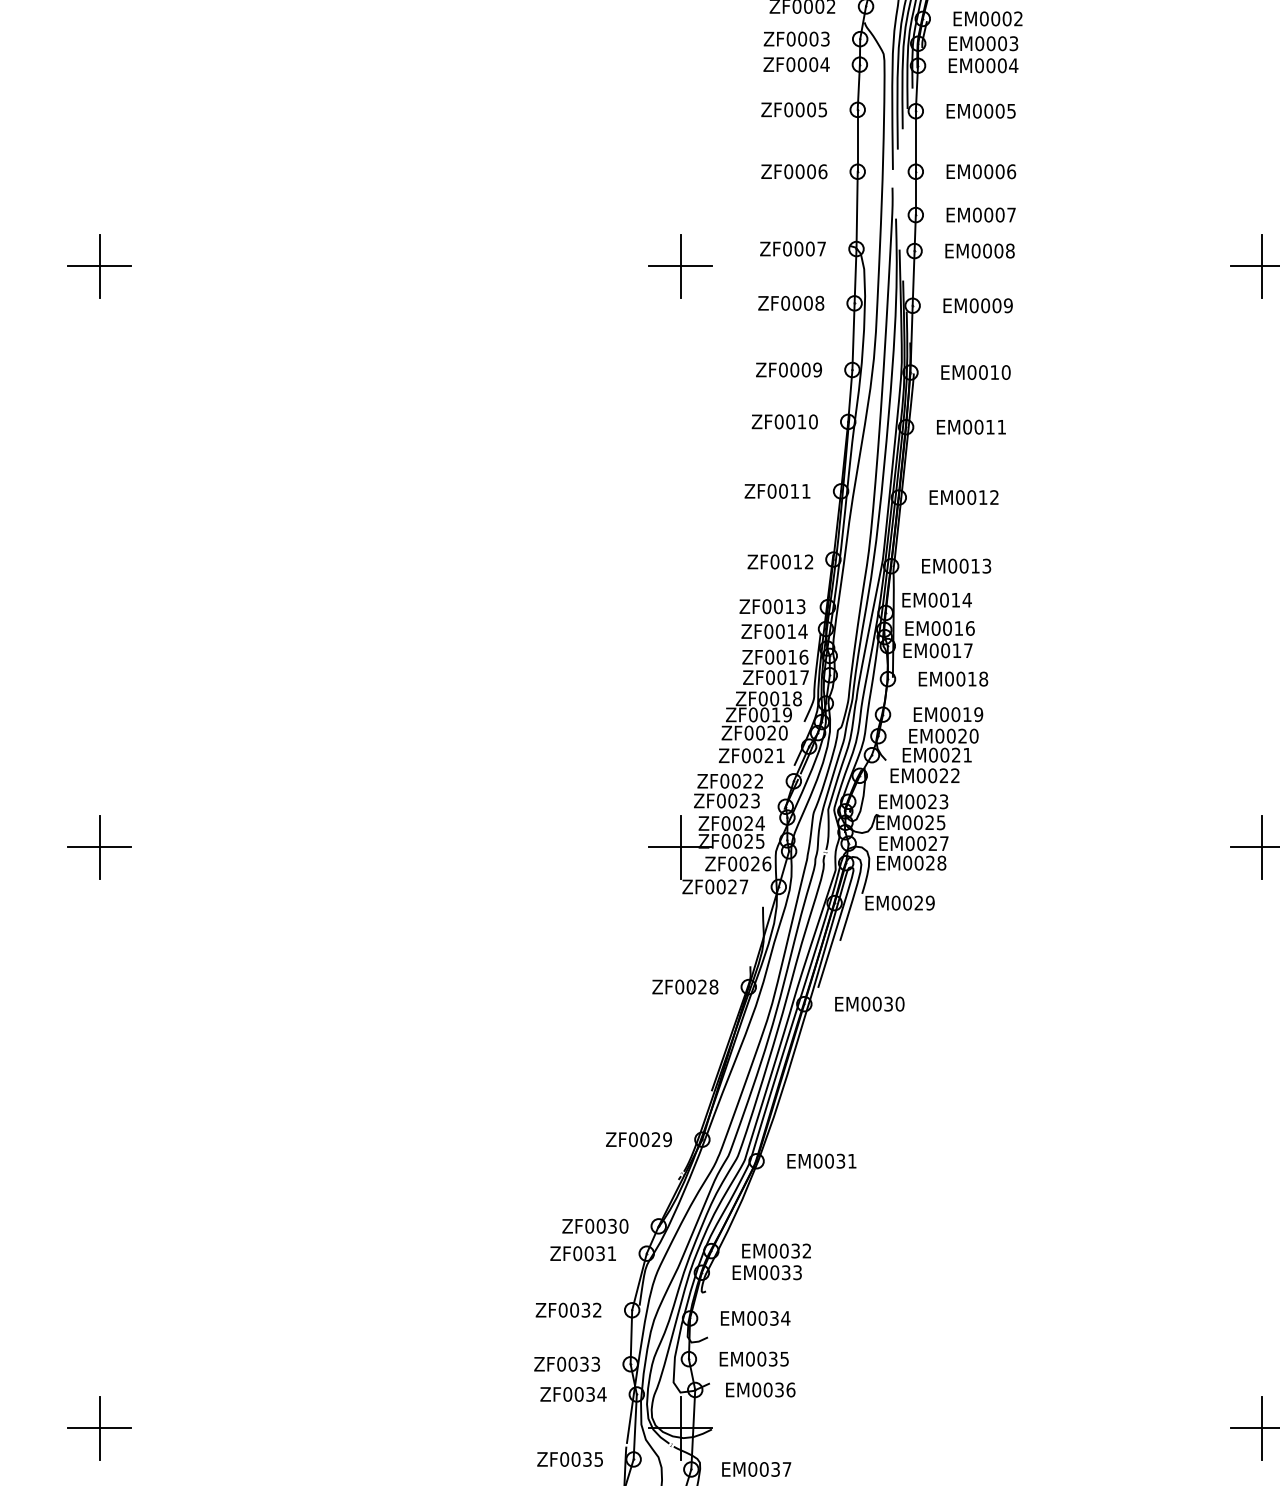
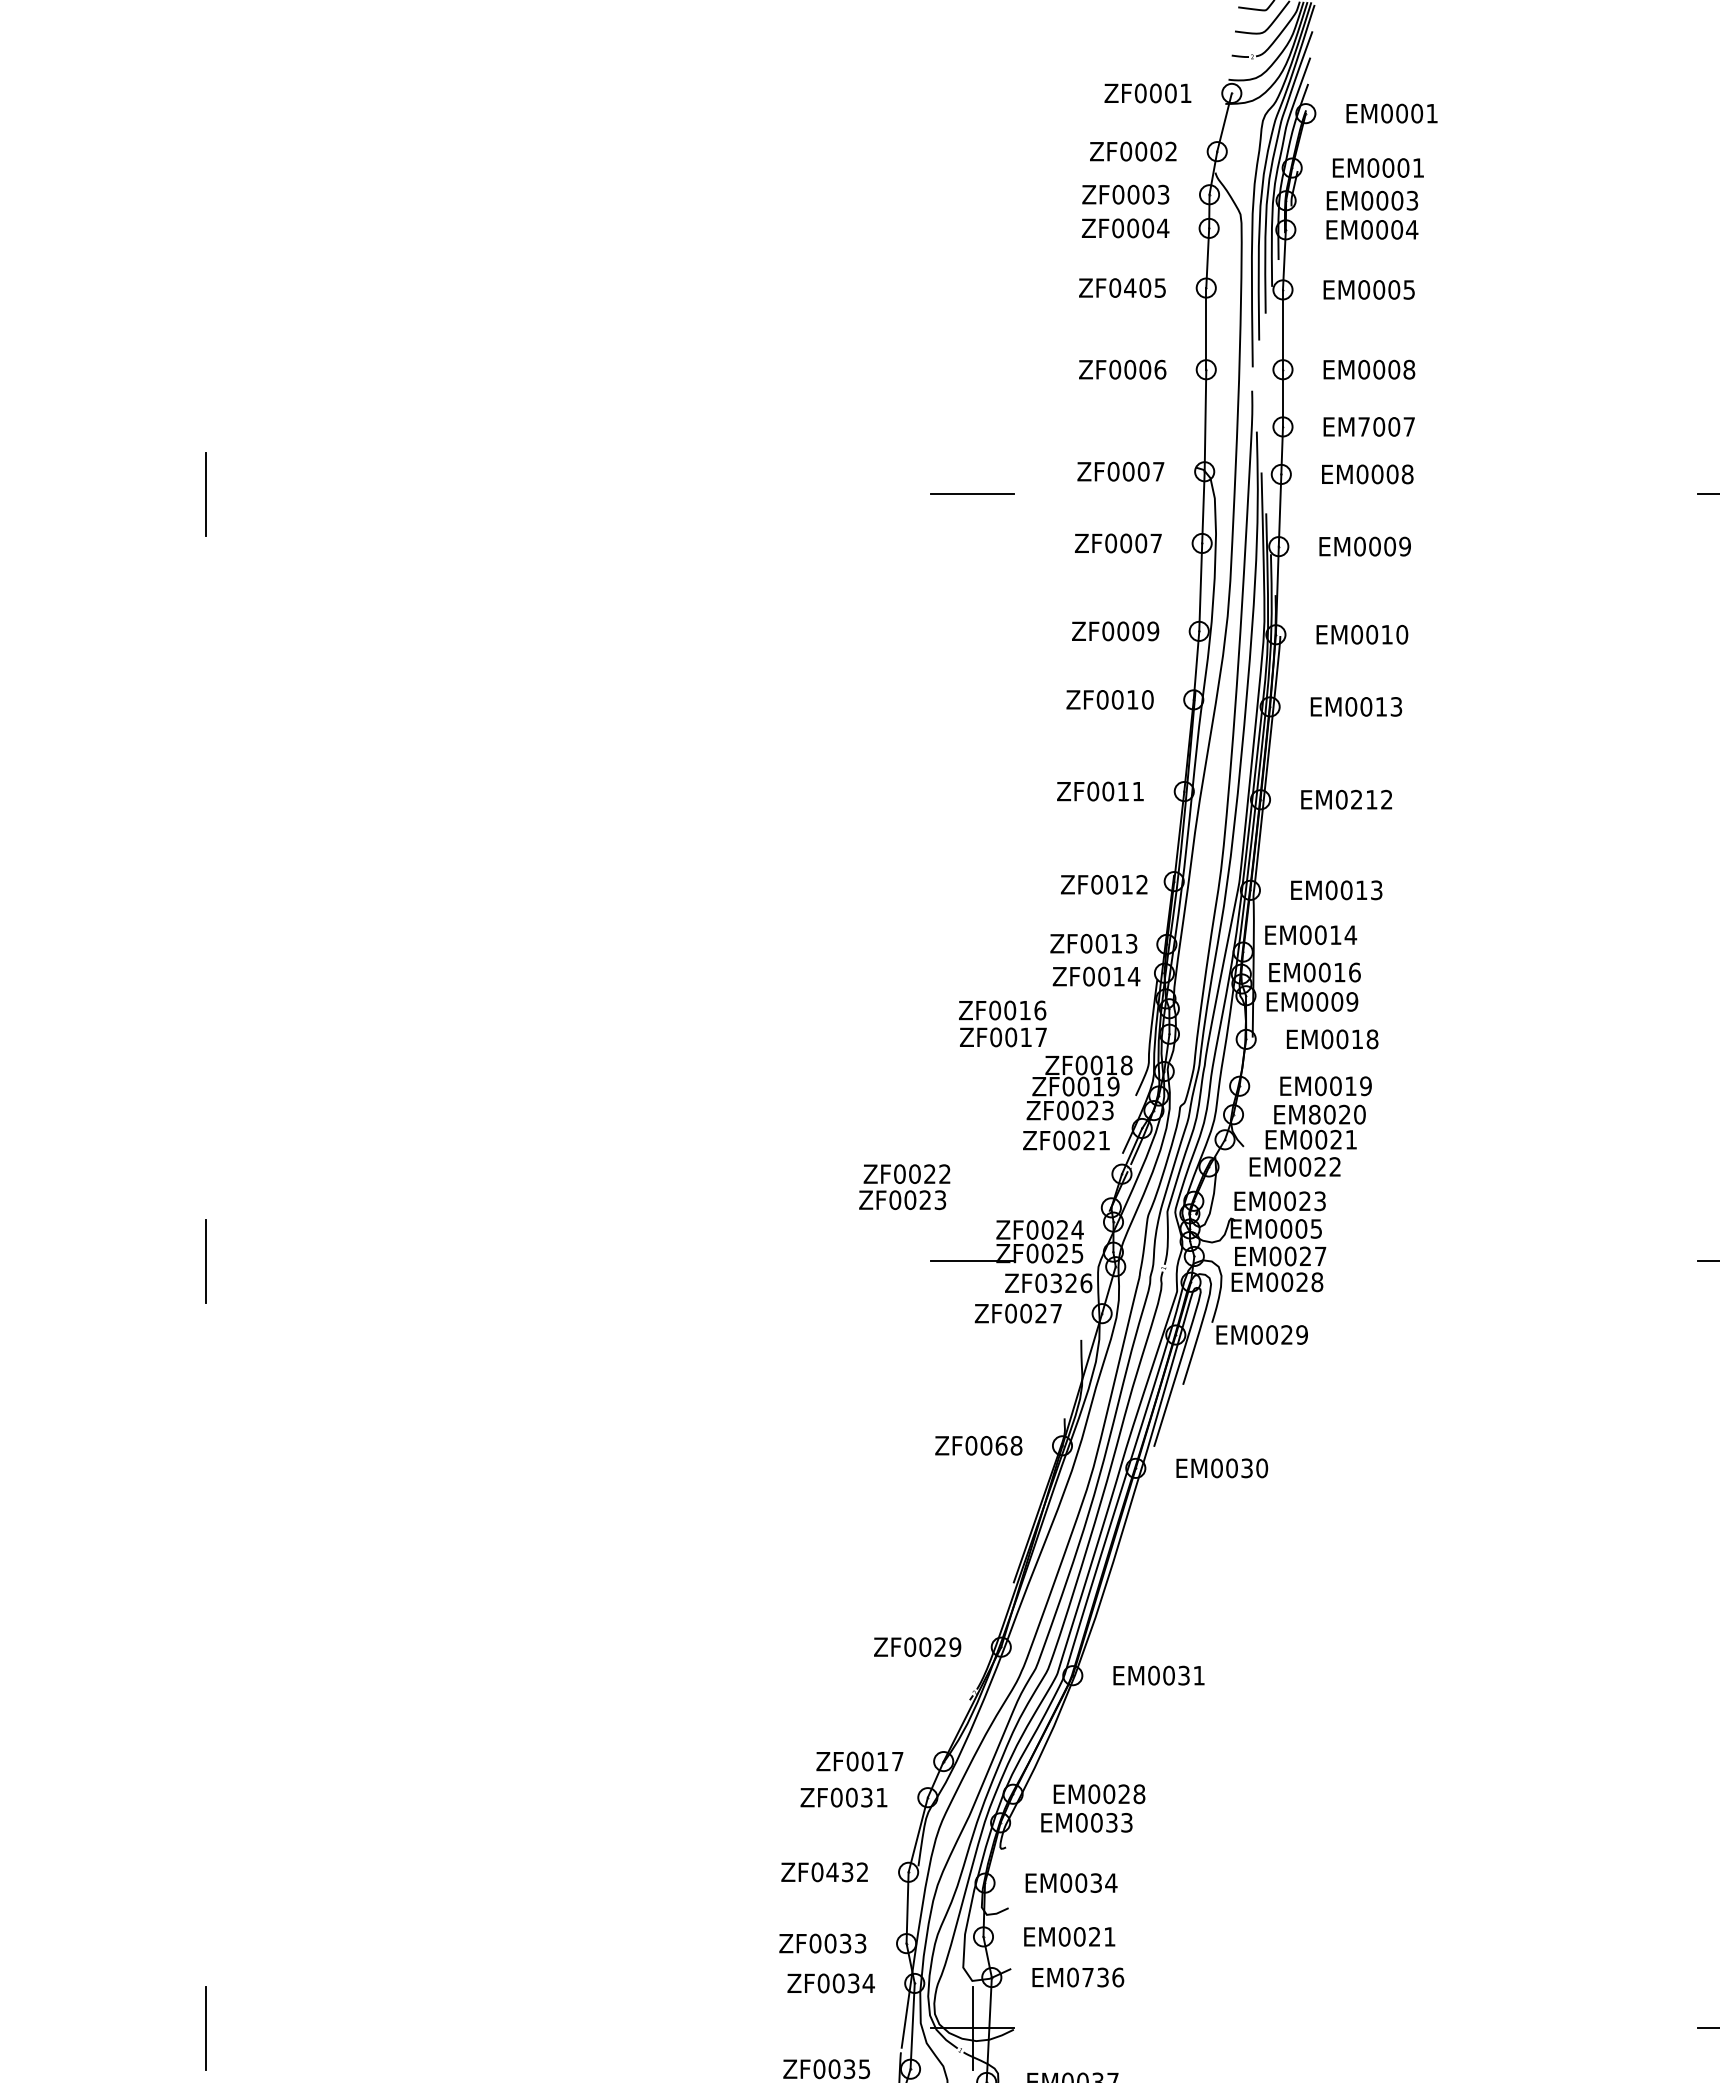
text: (1017, 18) -> (1417, 167), EM0002 -> EM0001
text: (800, 109) -> (1130, 287), ZF0005 -> ZF0405
text: (1011, 171) -> (1409, 369), EM0006 -> EM0008
text: (977, 214) -> (1364, 426), EM0007 -> EM7007
line: (99, 266) -> (205, 494), removed
line: (680, 266) -> (972, 494), removed
text: (820, 303) -> (1156, 543), ZF0008 -> ZF0007
text: (1001, 426) -> (1396, 706), EM0011 -> EM0013
text: (971, 497) -> (1356, 799), EM0012 -> EM0212
text: (962, 650) -> (1344, 1001), EM0017 -> EM0009
text: (775, 667) -> (1002, 1023), moved
text: (782, 733) -> (1107, 1110), ZF0020 -> ZF0023
text: (939, 736) -> (1314, 1114), EM0020 -> EM8020
text: (728, 791) -> (904, 1187), moved
text: (929, 822) -> (1301, 1228), EM0025 -> EM0005
line: (680, 846) -> (972, 1260), removed
line: (99, 847) -> (205, 1261), removed
text: (744, 864) -> (1056, 1283), ZF0026 -> ZF0326
text: (702, 986) -> (1001, 1445), ZF0028 -> ZF0068
text: (618, 1226) -> (890, 1761), ZF0030 -> ZF0017
text: (801, 1251) -> (1131, 1794), EM0032 -> EM0028
text: (574, 1310) -> (832, 1872), ZF0032 -> ZF0432
text: (779, 1358) -> (1102, 1936), EM0035 -> EM0021
text: (767, 1389) -> (1087, 1977), EM0036 -> EM0736
line: (99, 1428) -> (205, 2028), removed

